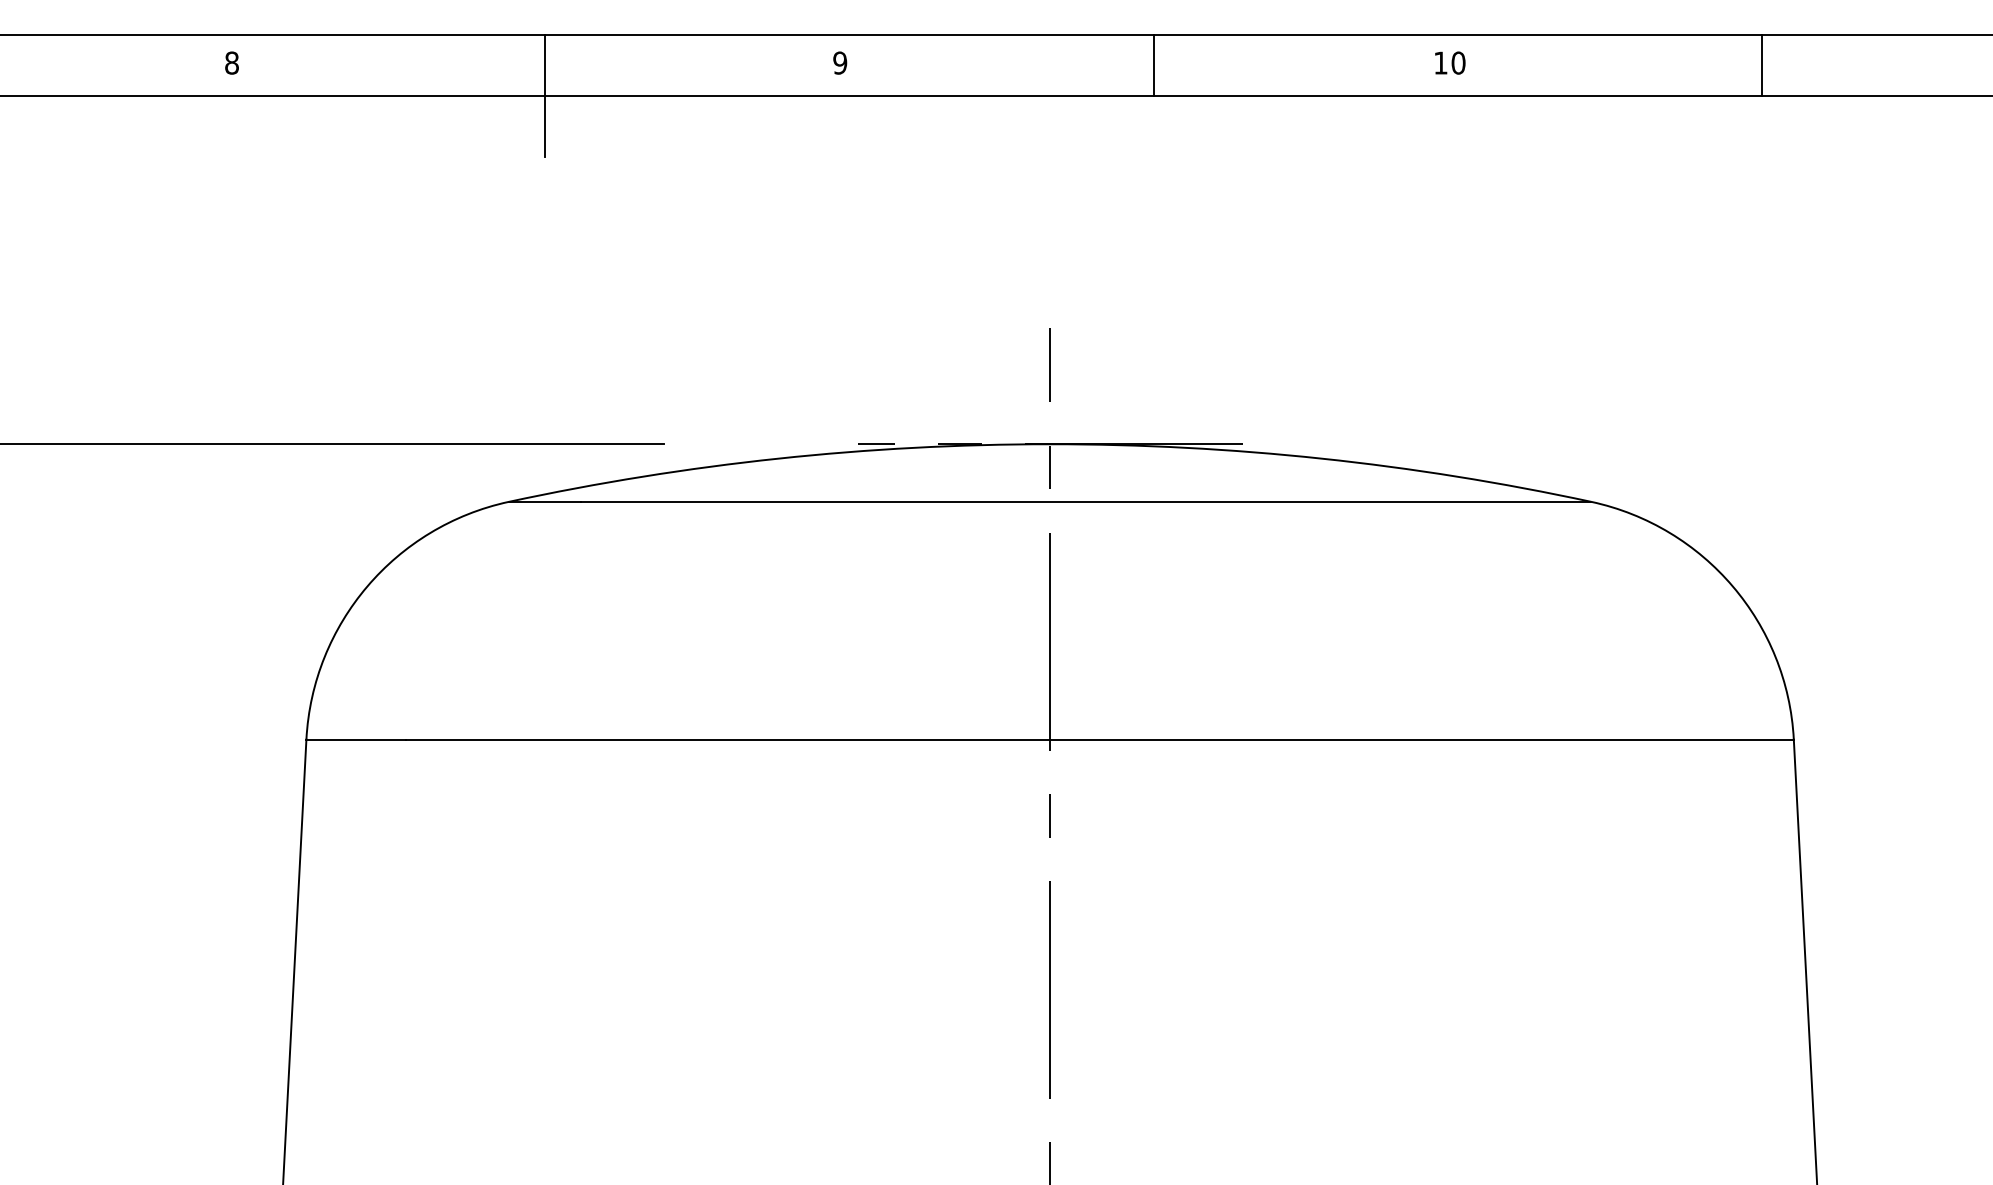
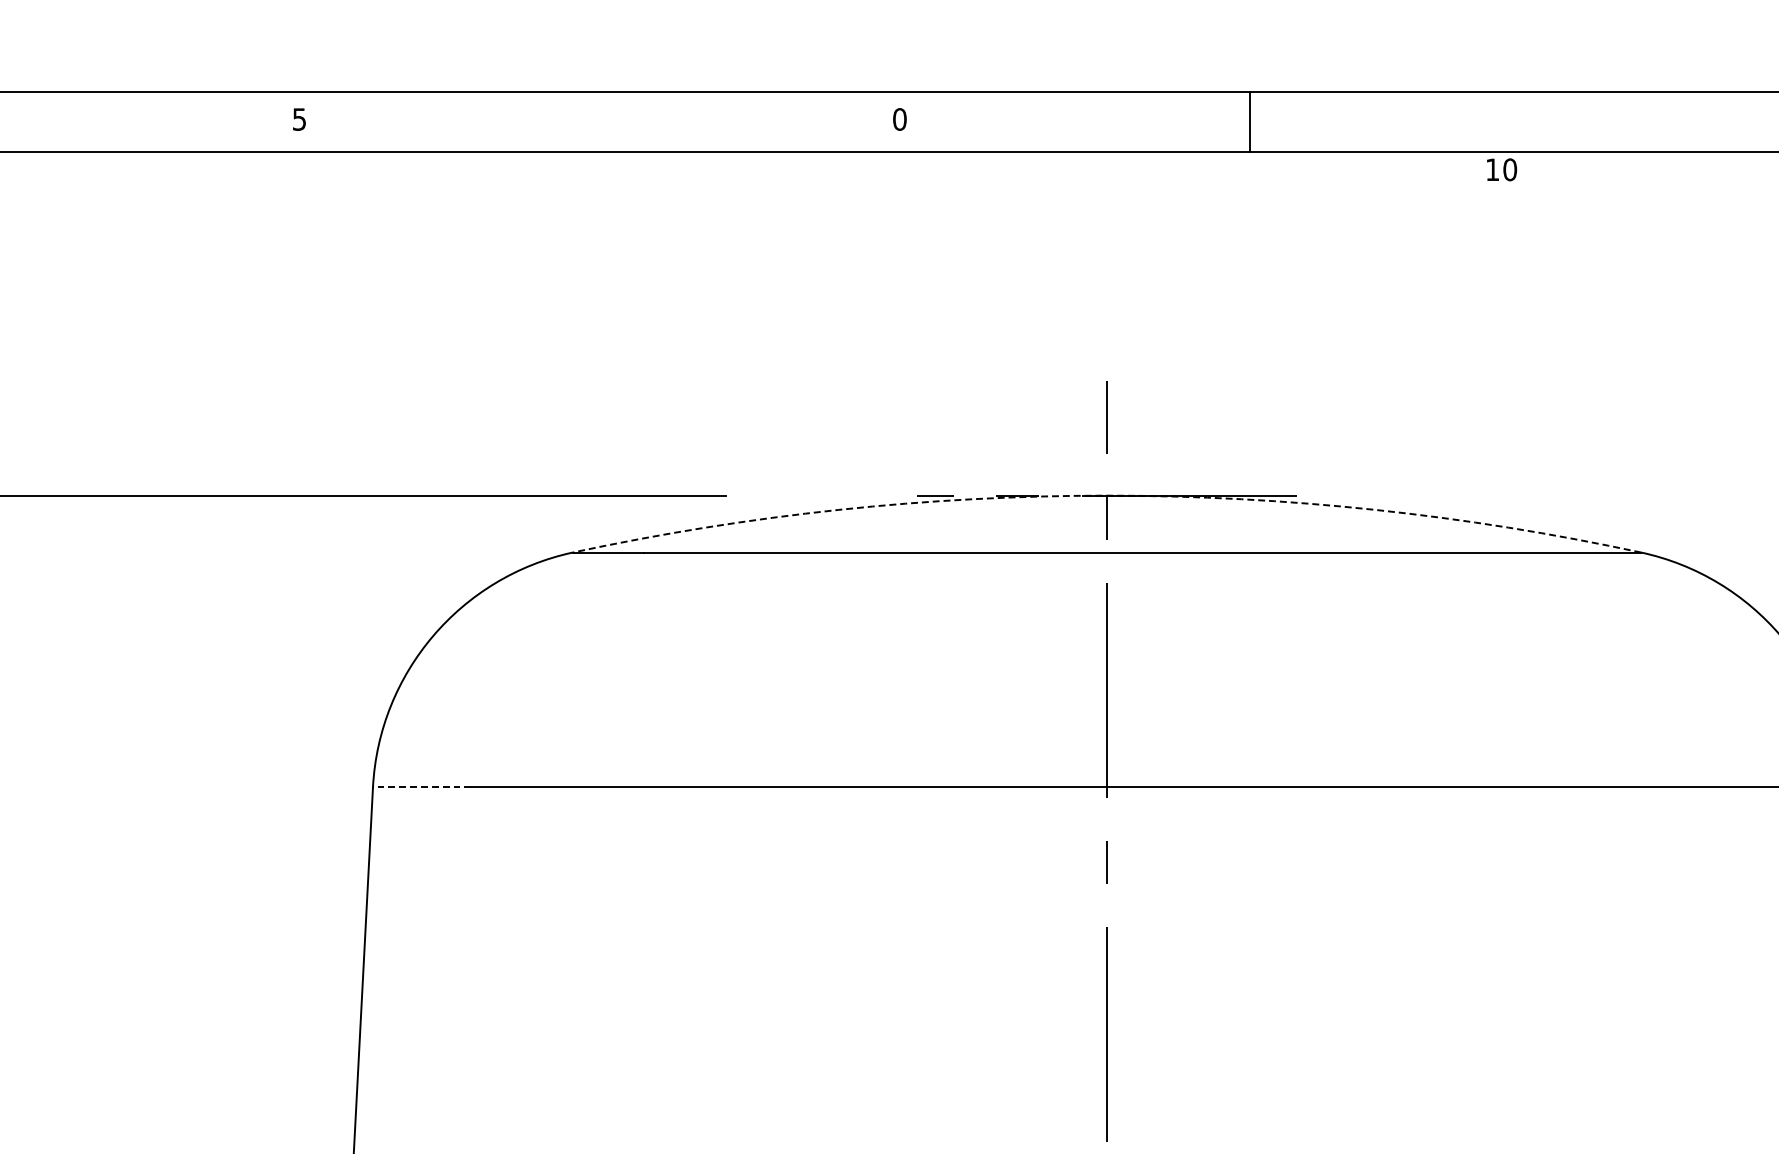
text: (231, 62) -> (299, 118), 8 -> 5
text: (840, 62) -> (900, 118), 9 -> 0
text: (1450, 62) -> (1502, 169), moved
line: (1153, 65) -> (1249, 121), moved
line: (545, 96) -> (608, 152), removed
arc: (1050, 444) -> (1107, 495), solid -> dashed
line: (356, 739) -> (422, 787), solid -> dashed

